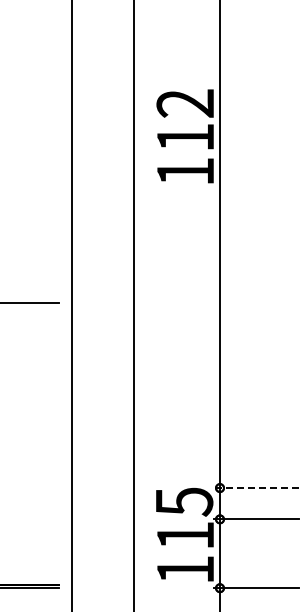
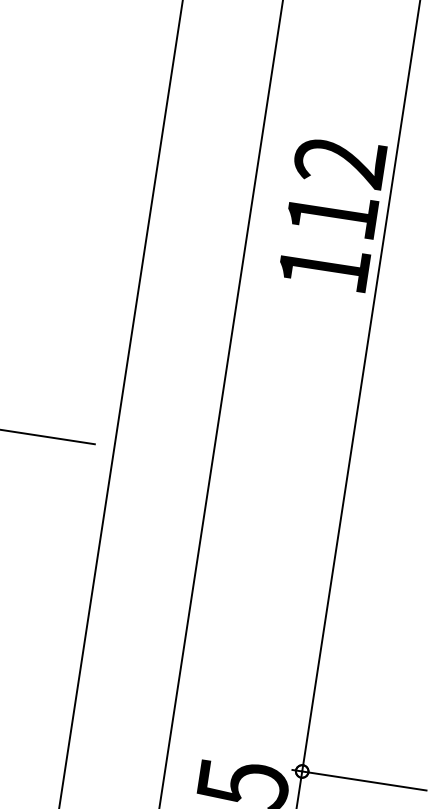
line: (256, 488) -> (359, 780), dashed -> solid

